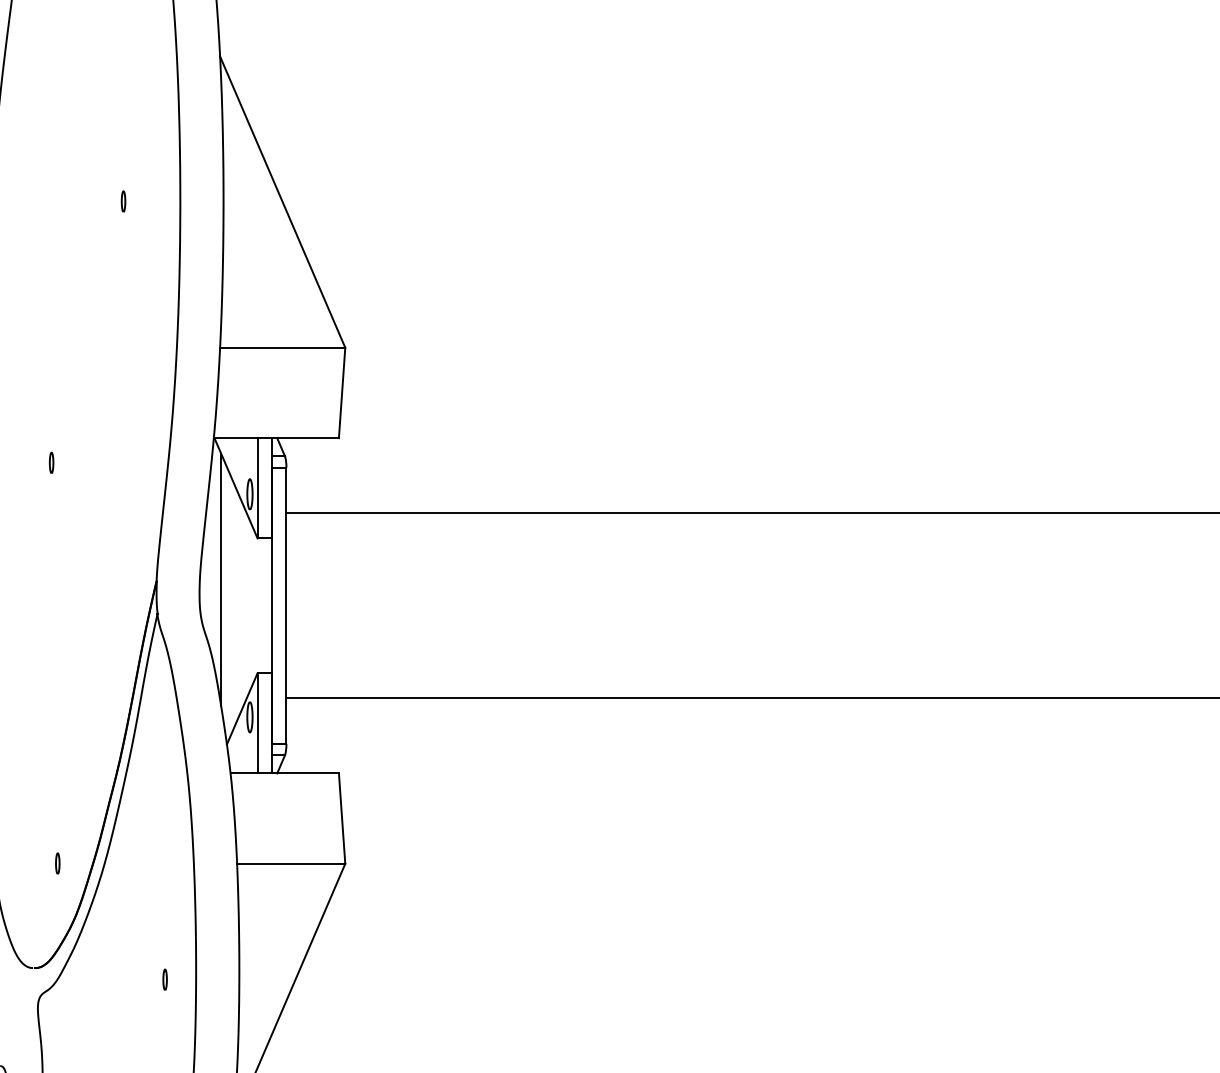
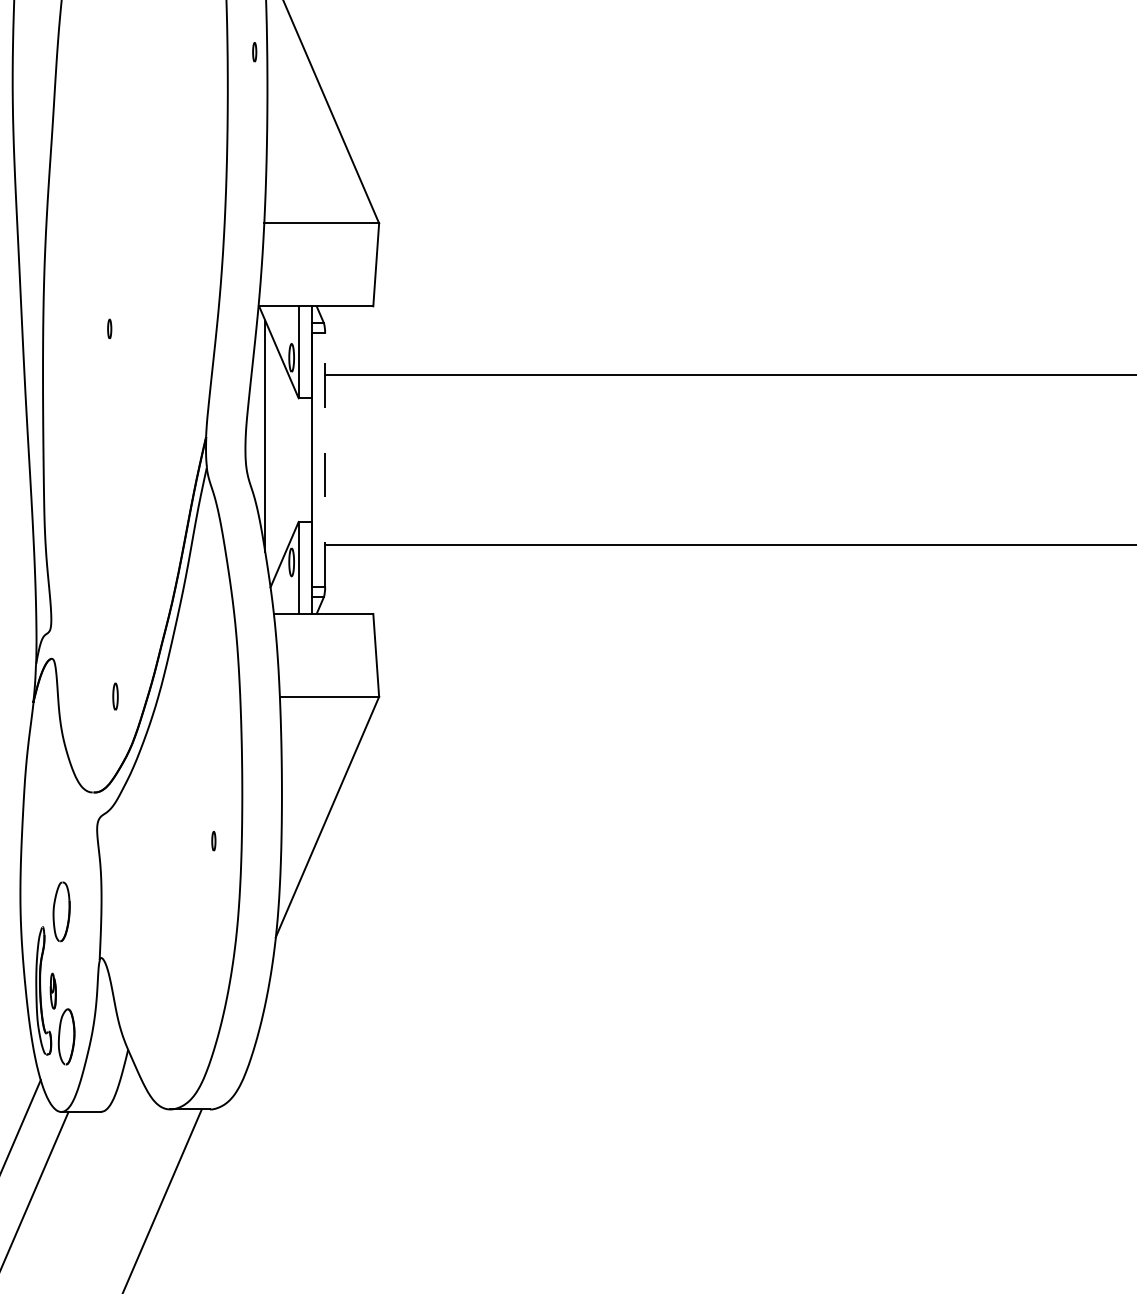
part: (123, 201) -> (254, 52), moved
line: (286, 606) -> (325, 460), solid -> dashed
part: (56, 863) -> (114, 696), size x1.4
part: (164, 980) -> (213, 841), moved

